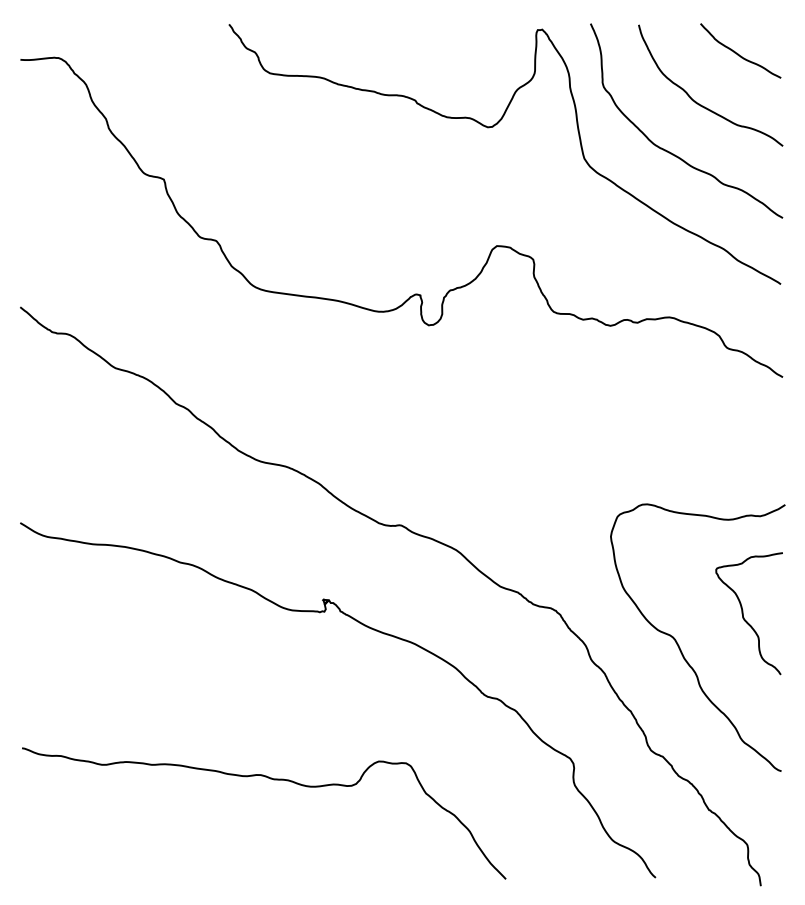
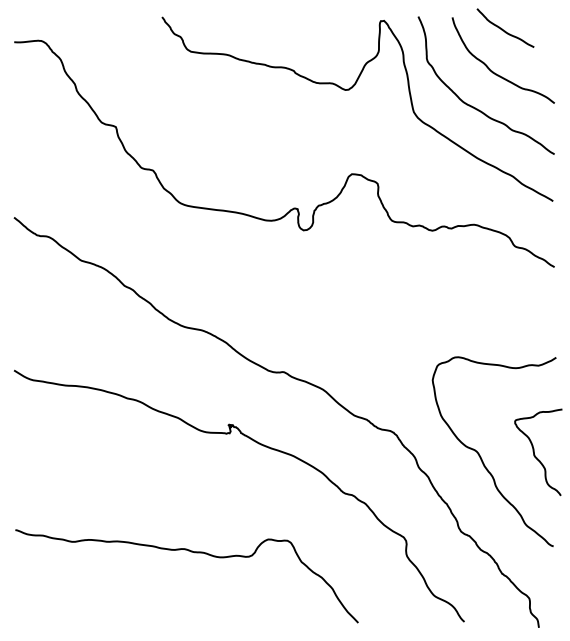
curve: (738, 53) -> (503, 29), moved
curve: (743, 613) -> (534, 452), moved

